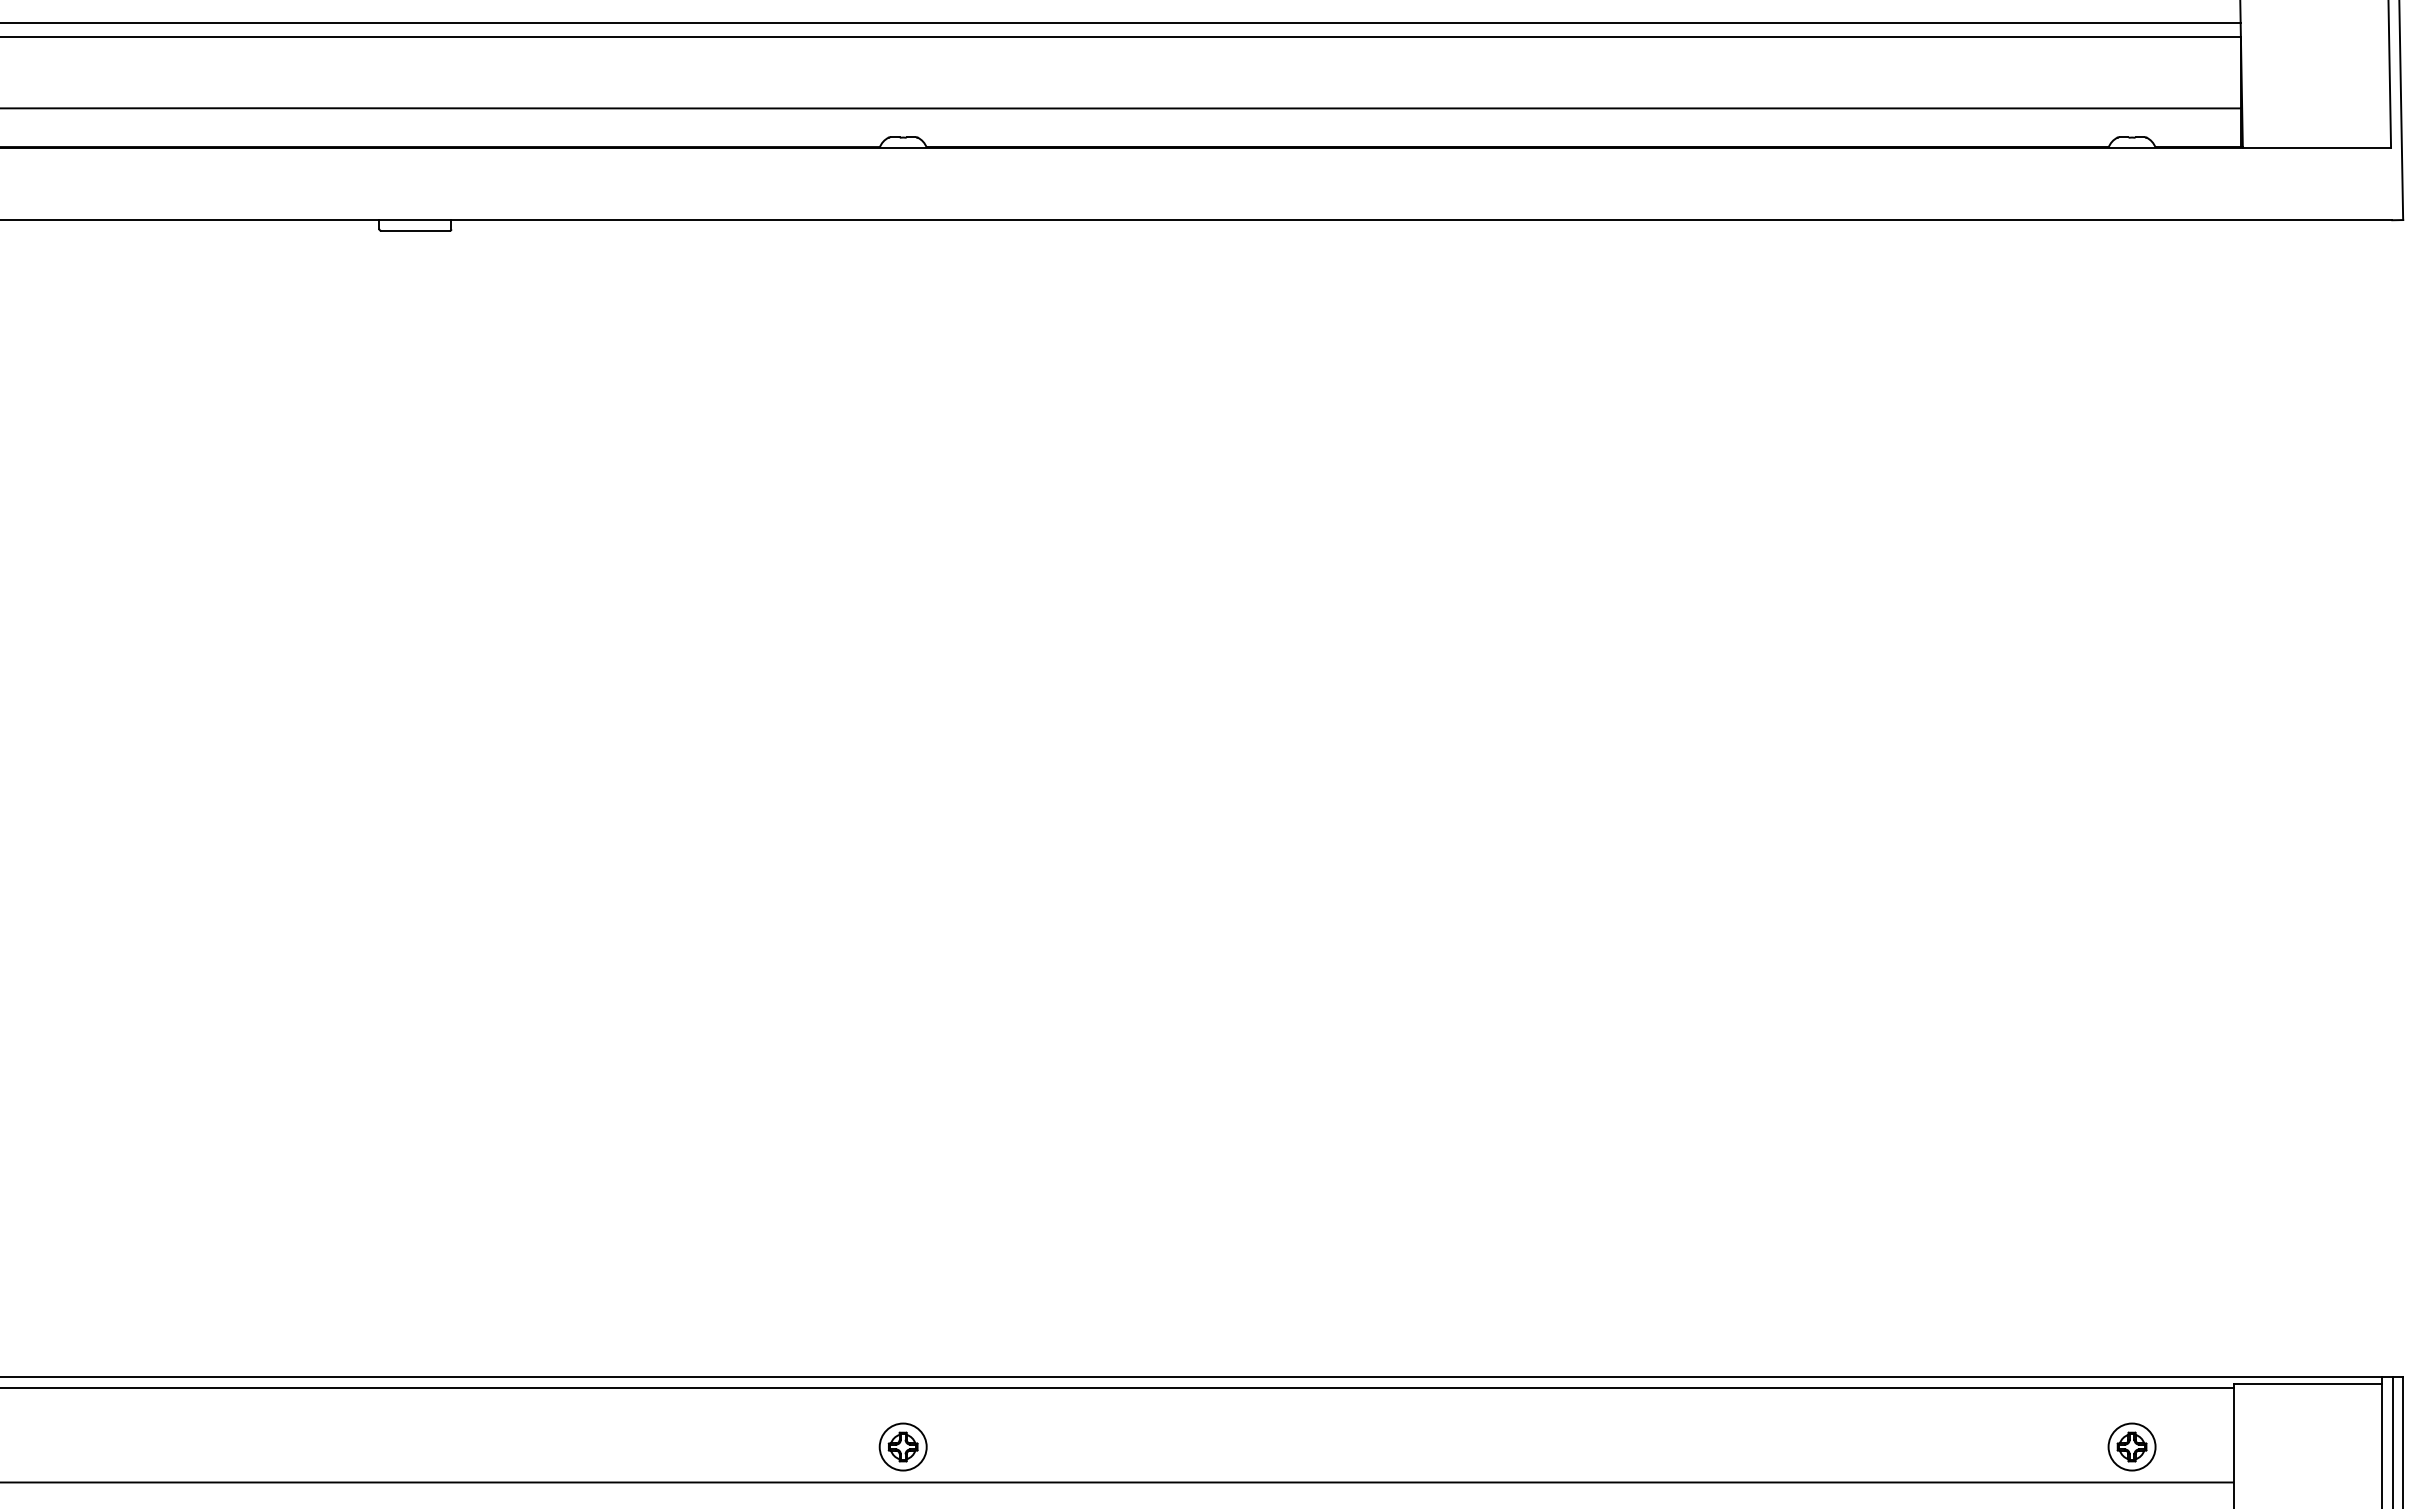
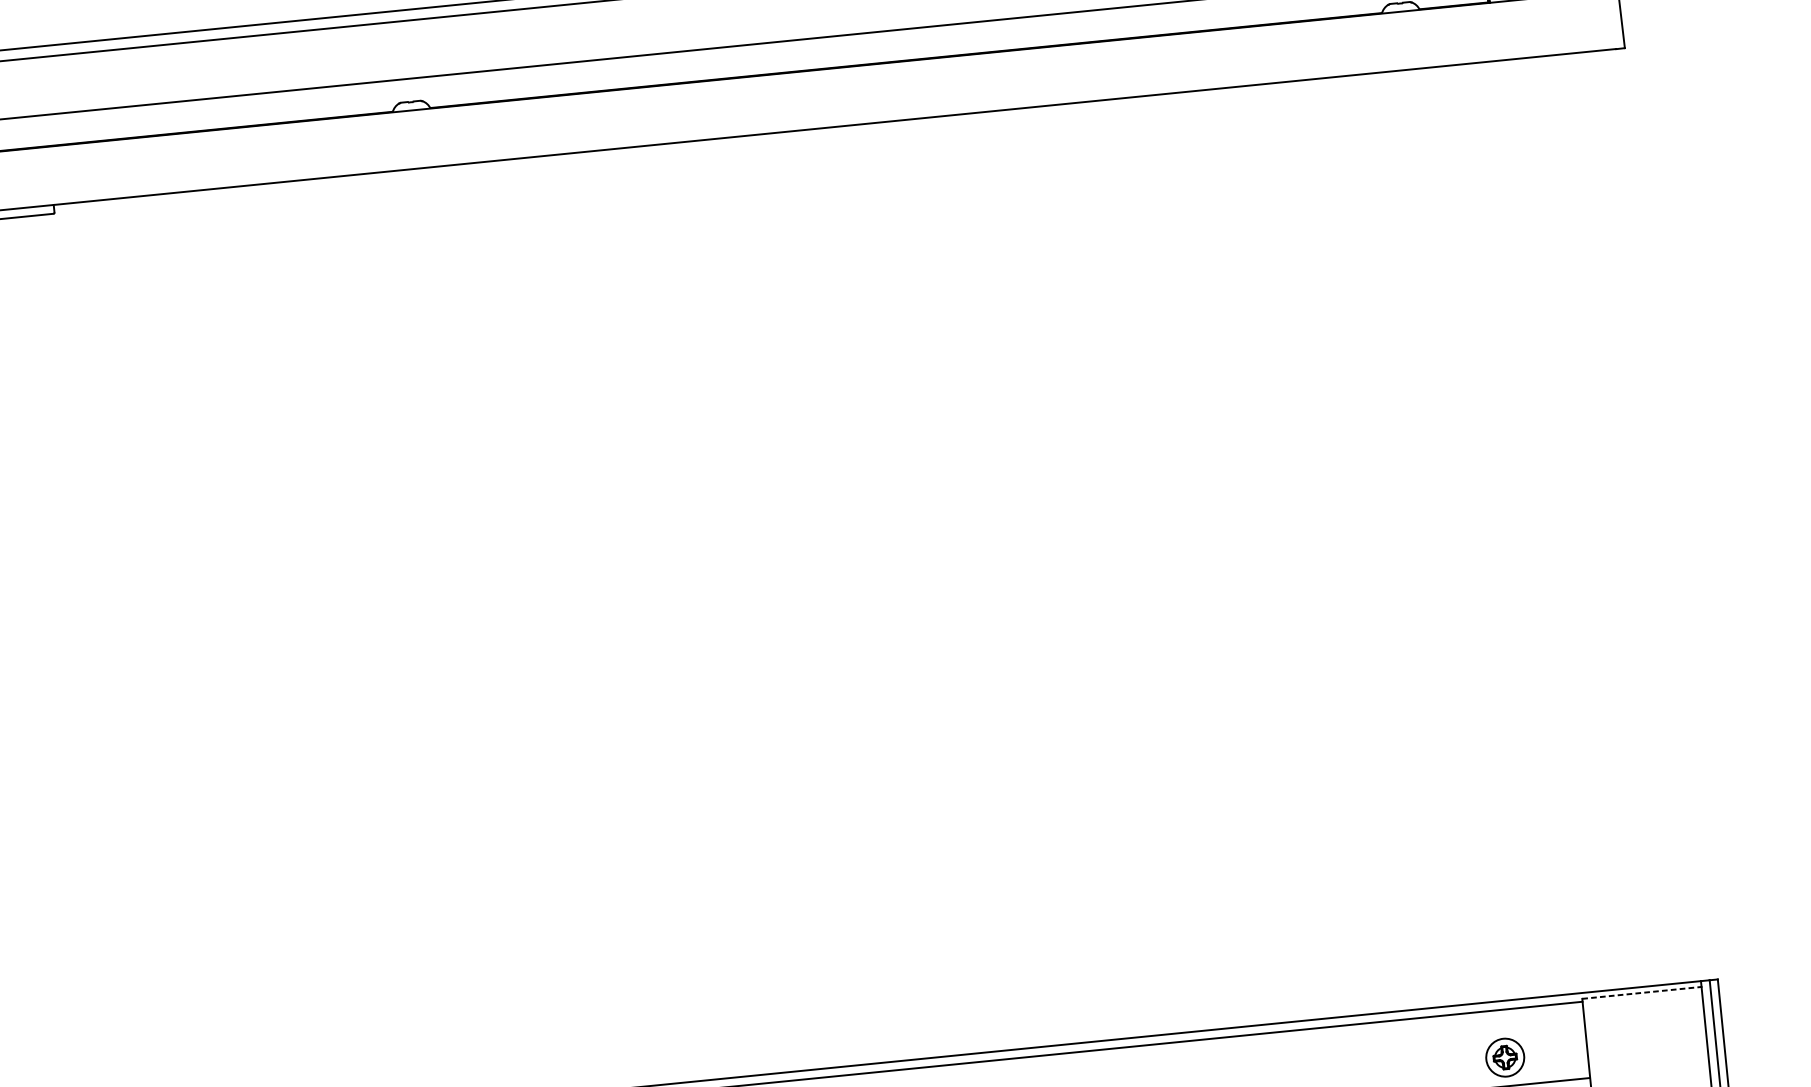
line: (2308, 1384) -> (1642, 993), solid -> dashed

